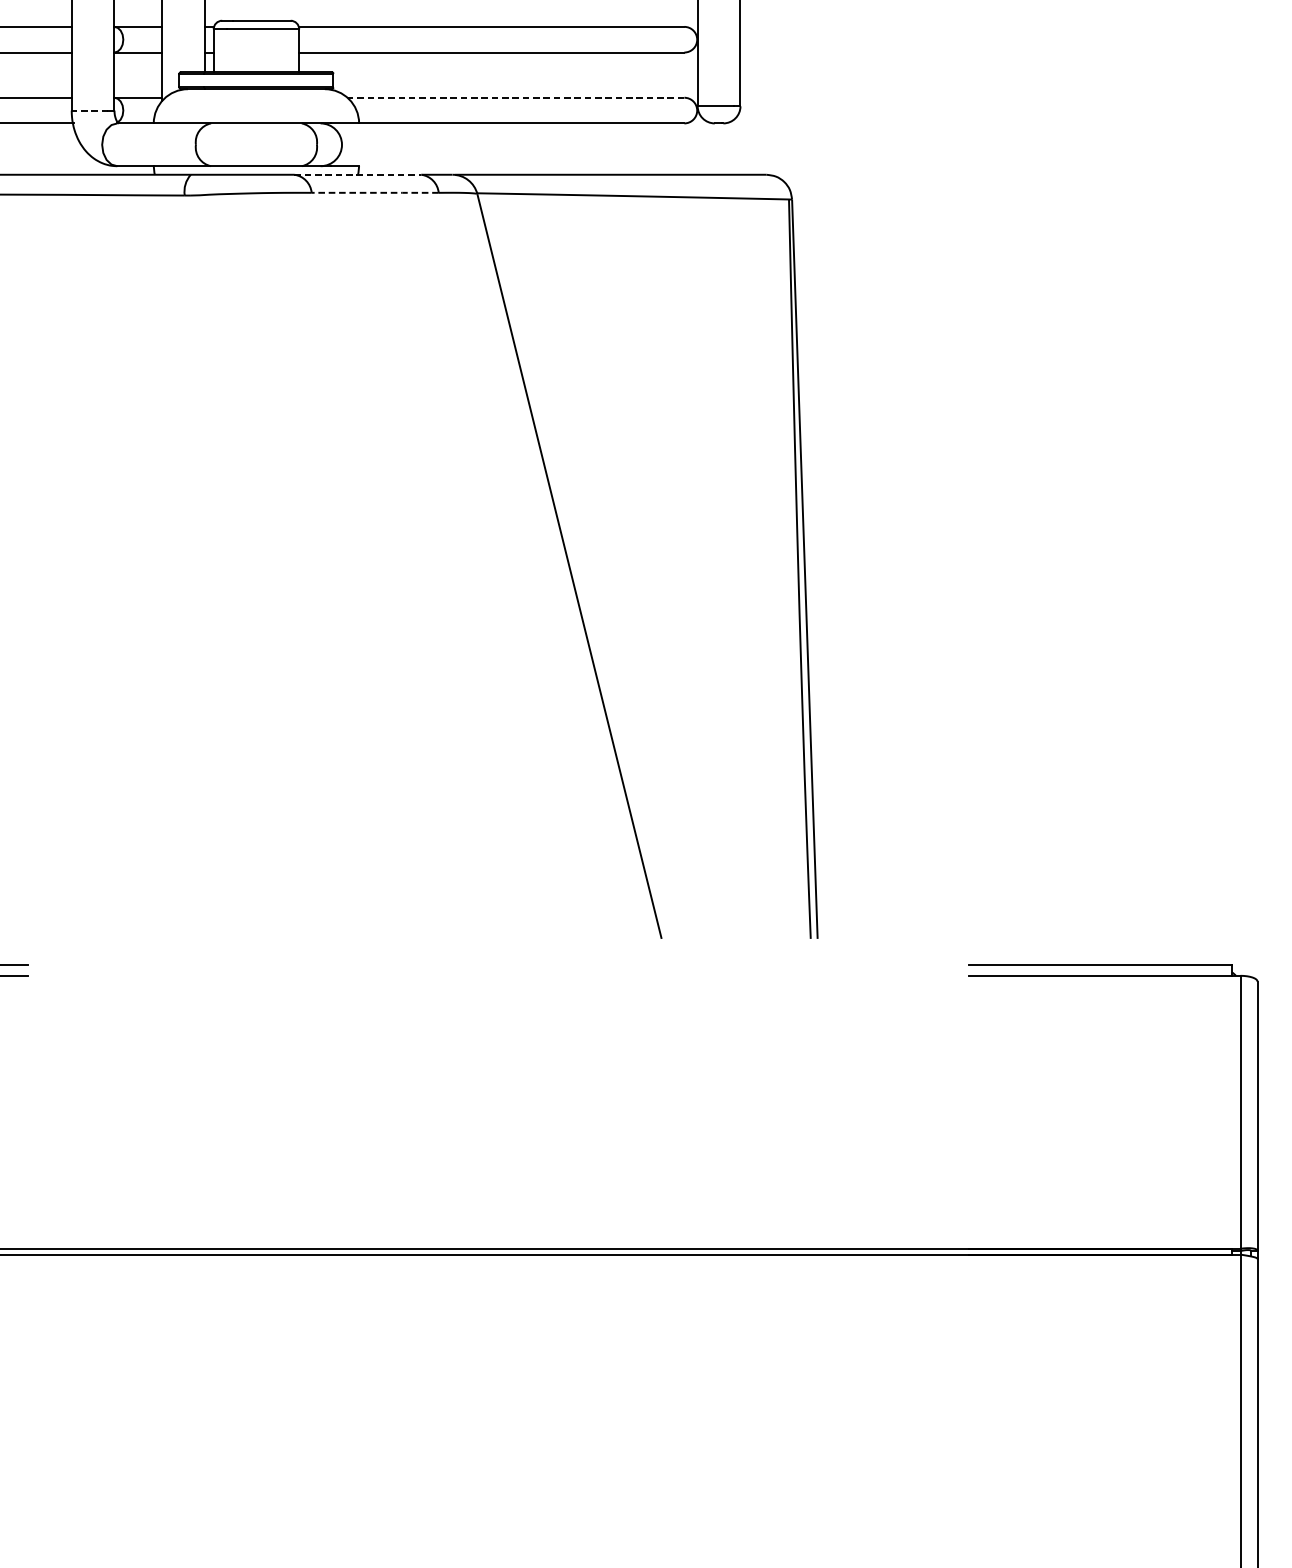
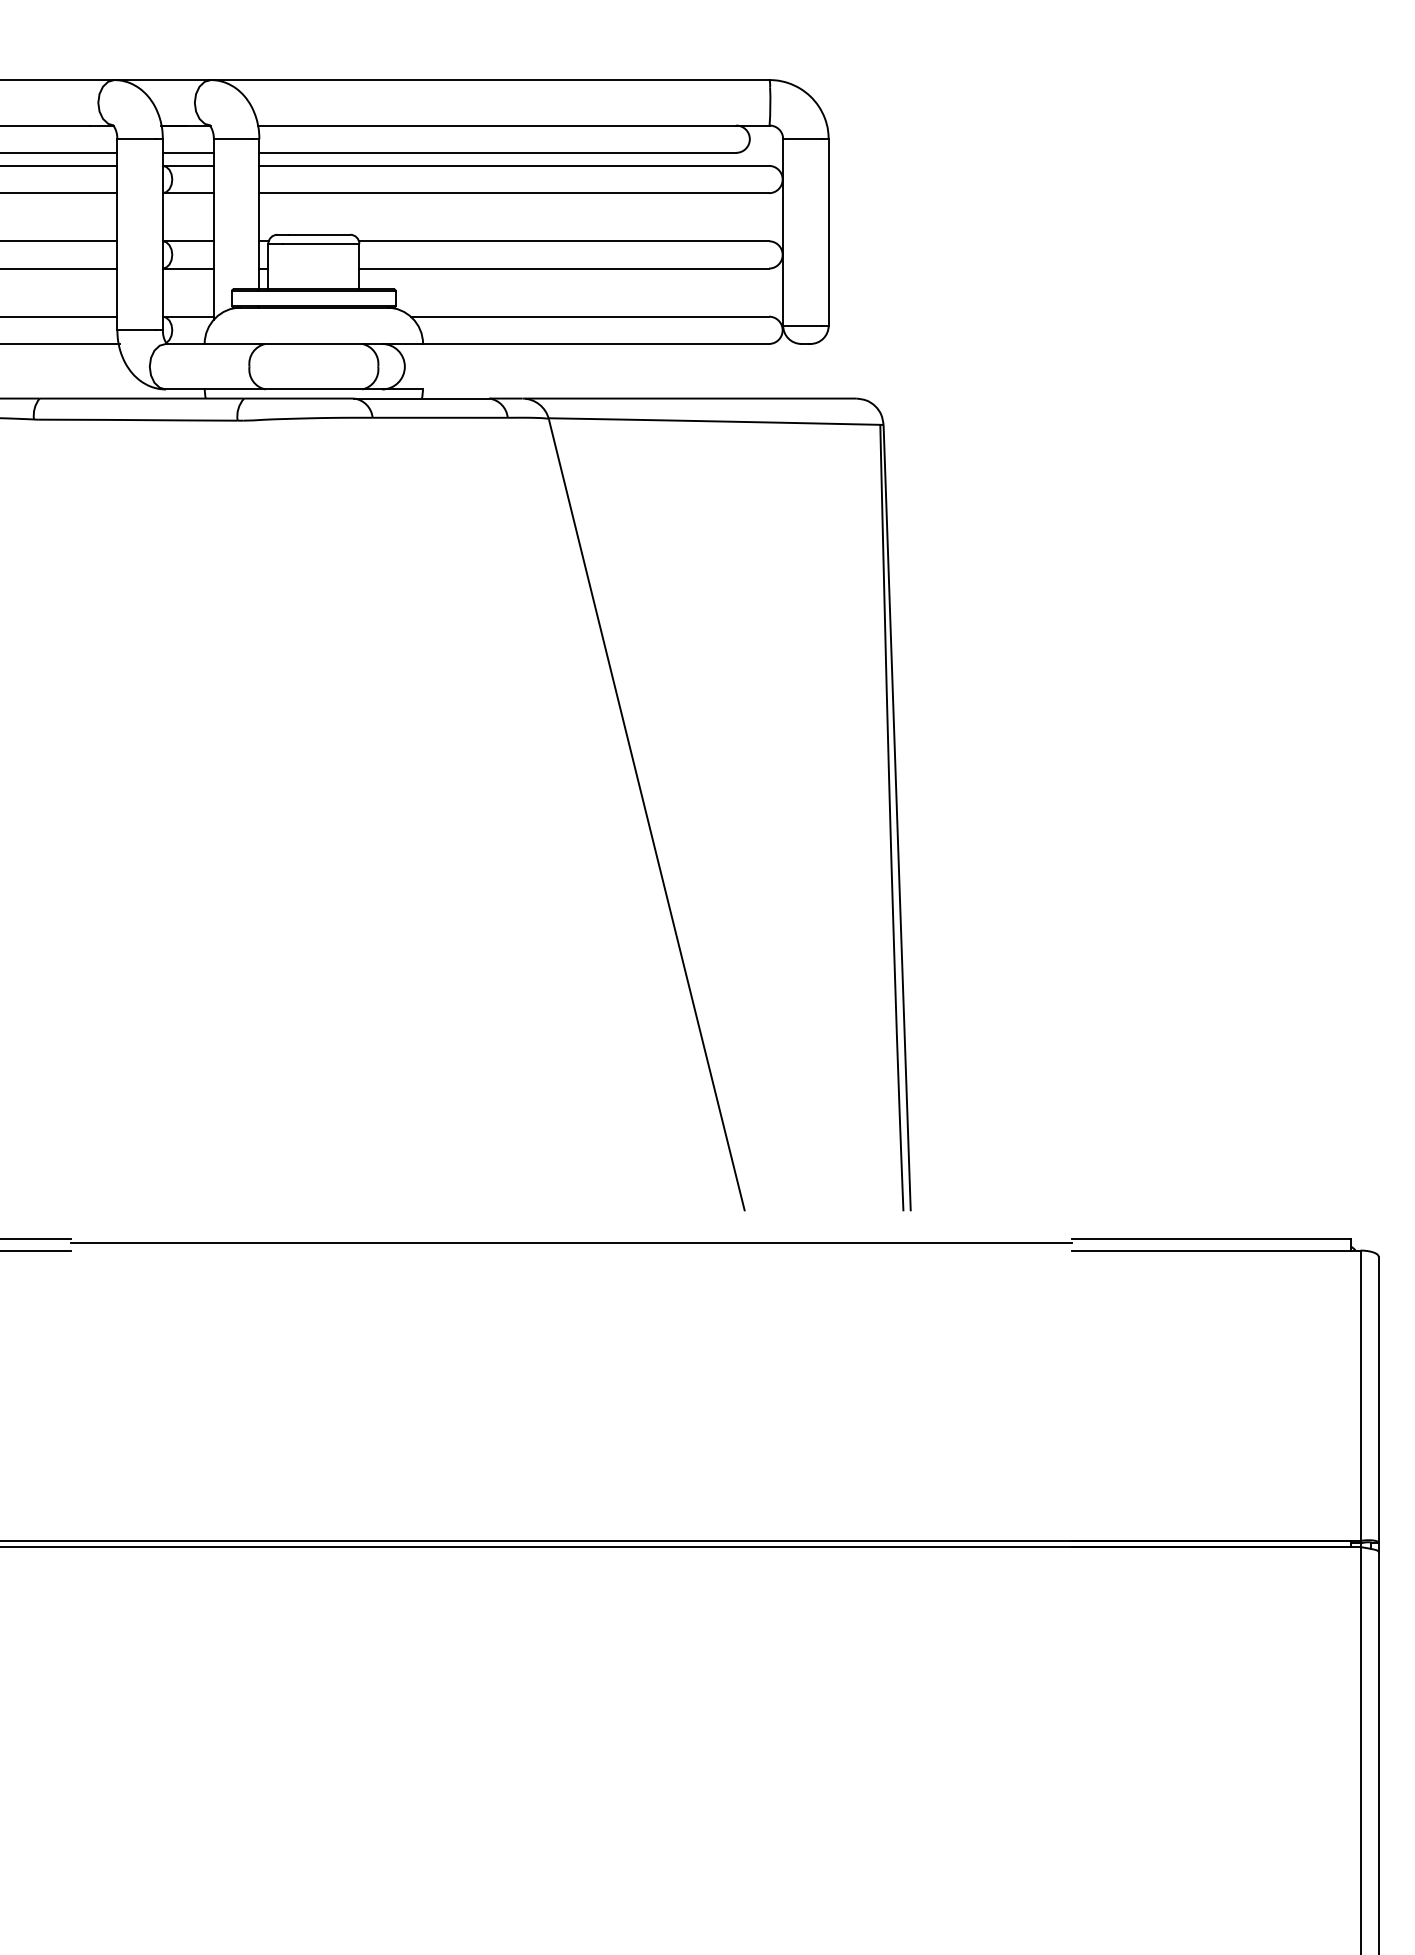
line: (515, 97) -> (589, 316), dashed -> solid
line: (89, 110) -> (136, 330), dashed -> solid
line: (357, 174) -> (421, 398), dashed -> solid
line: (375, 192) -> (440, 417), dashed -> solid
line: (497, 969) -> (570, 1243), added

